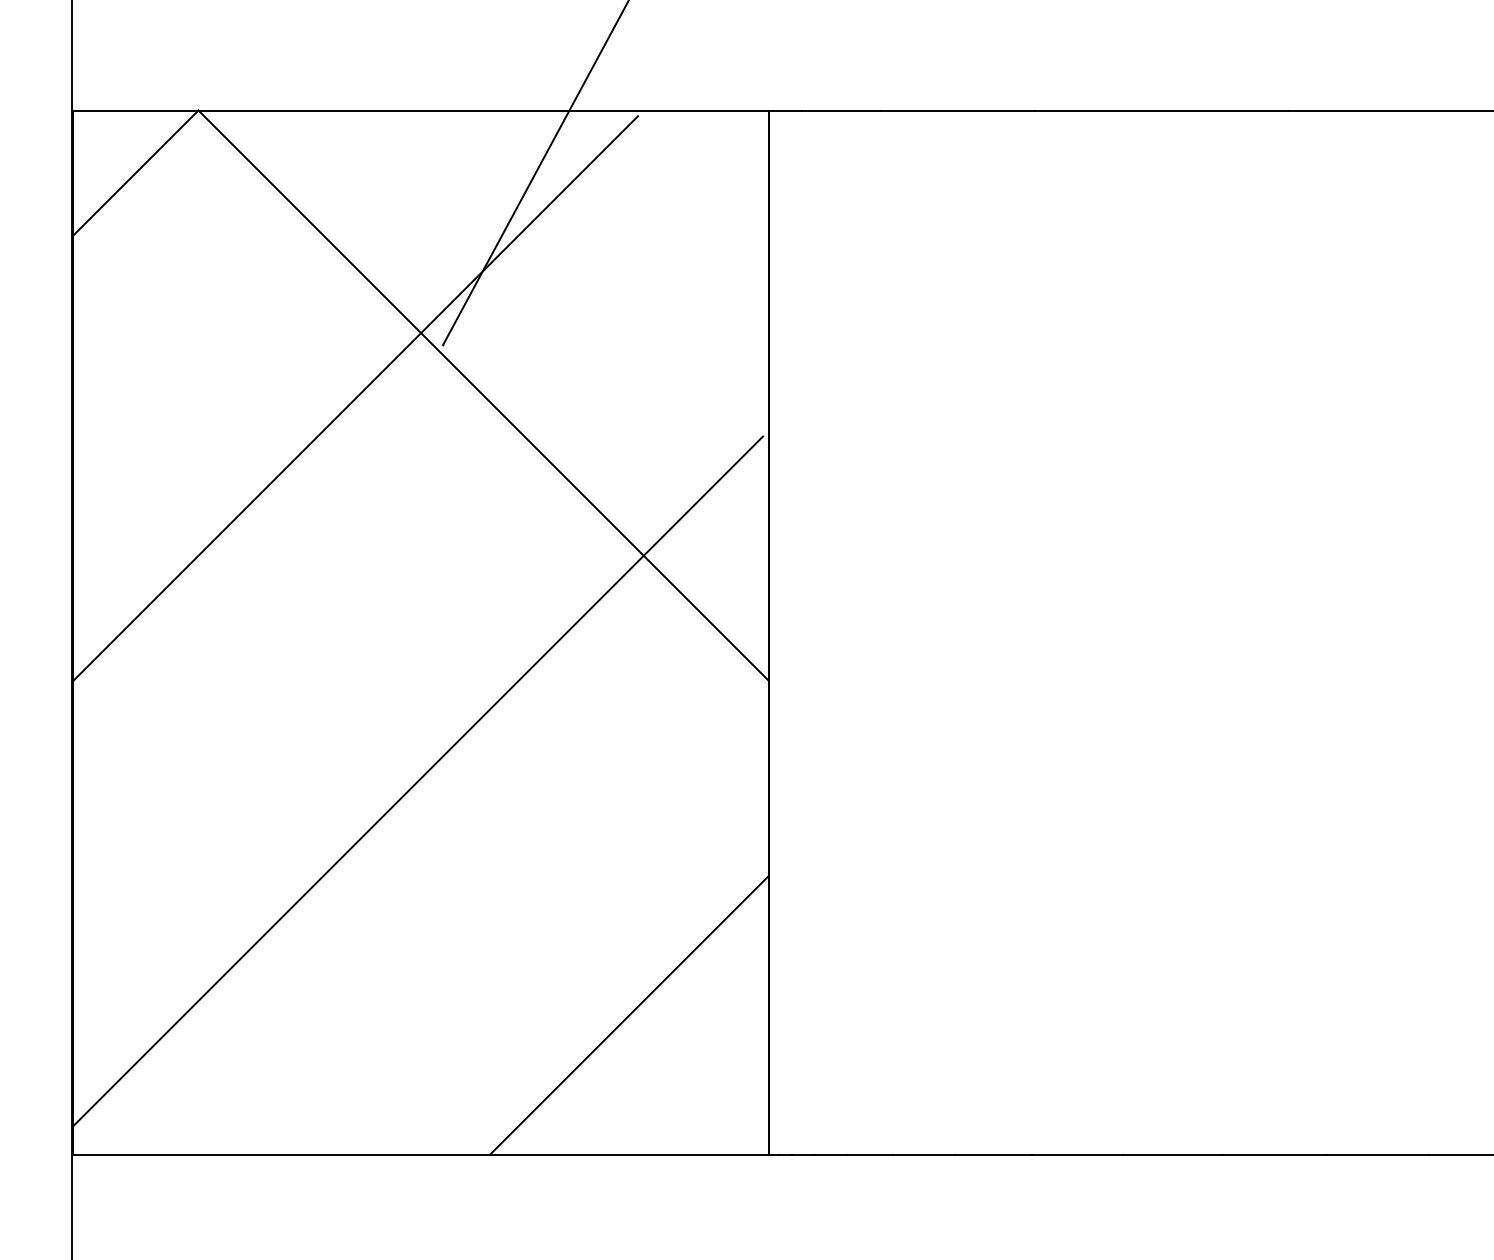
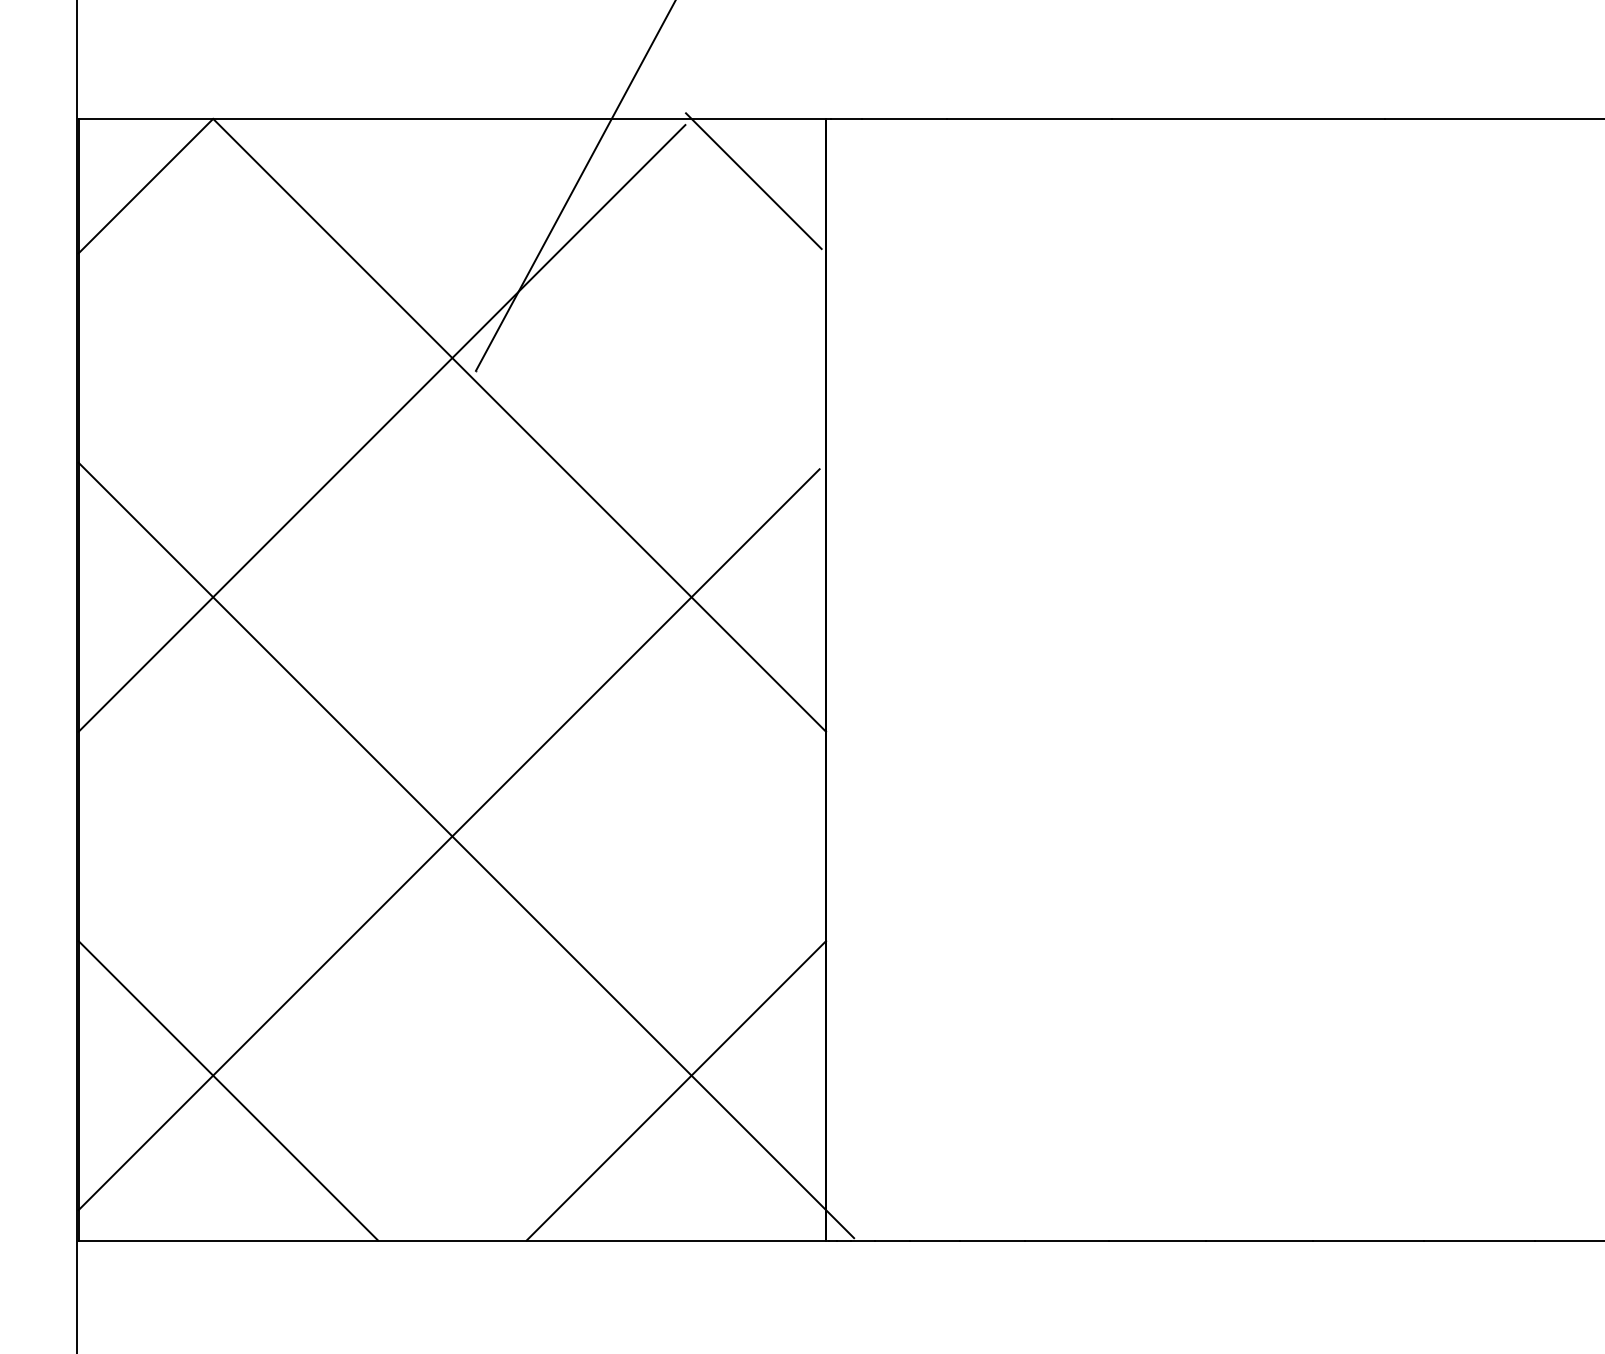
line: (701, 168) -> (753, 181), added
line: (434, 791) -> (466, 850), added
line: (212, 1014) -> (228, 1090), added

